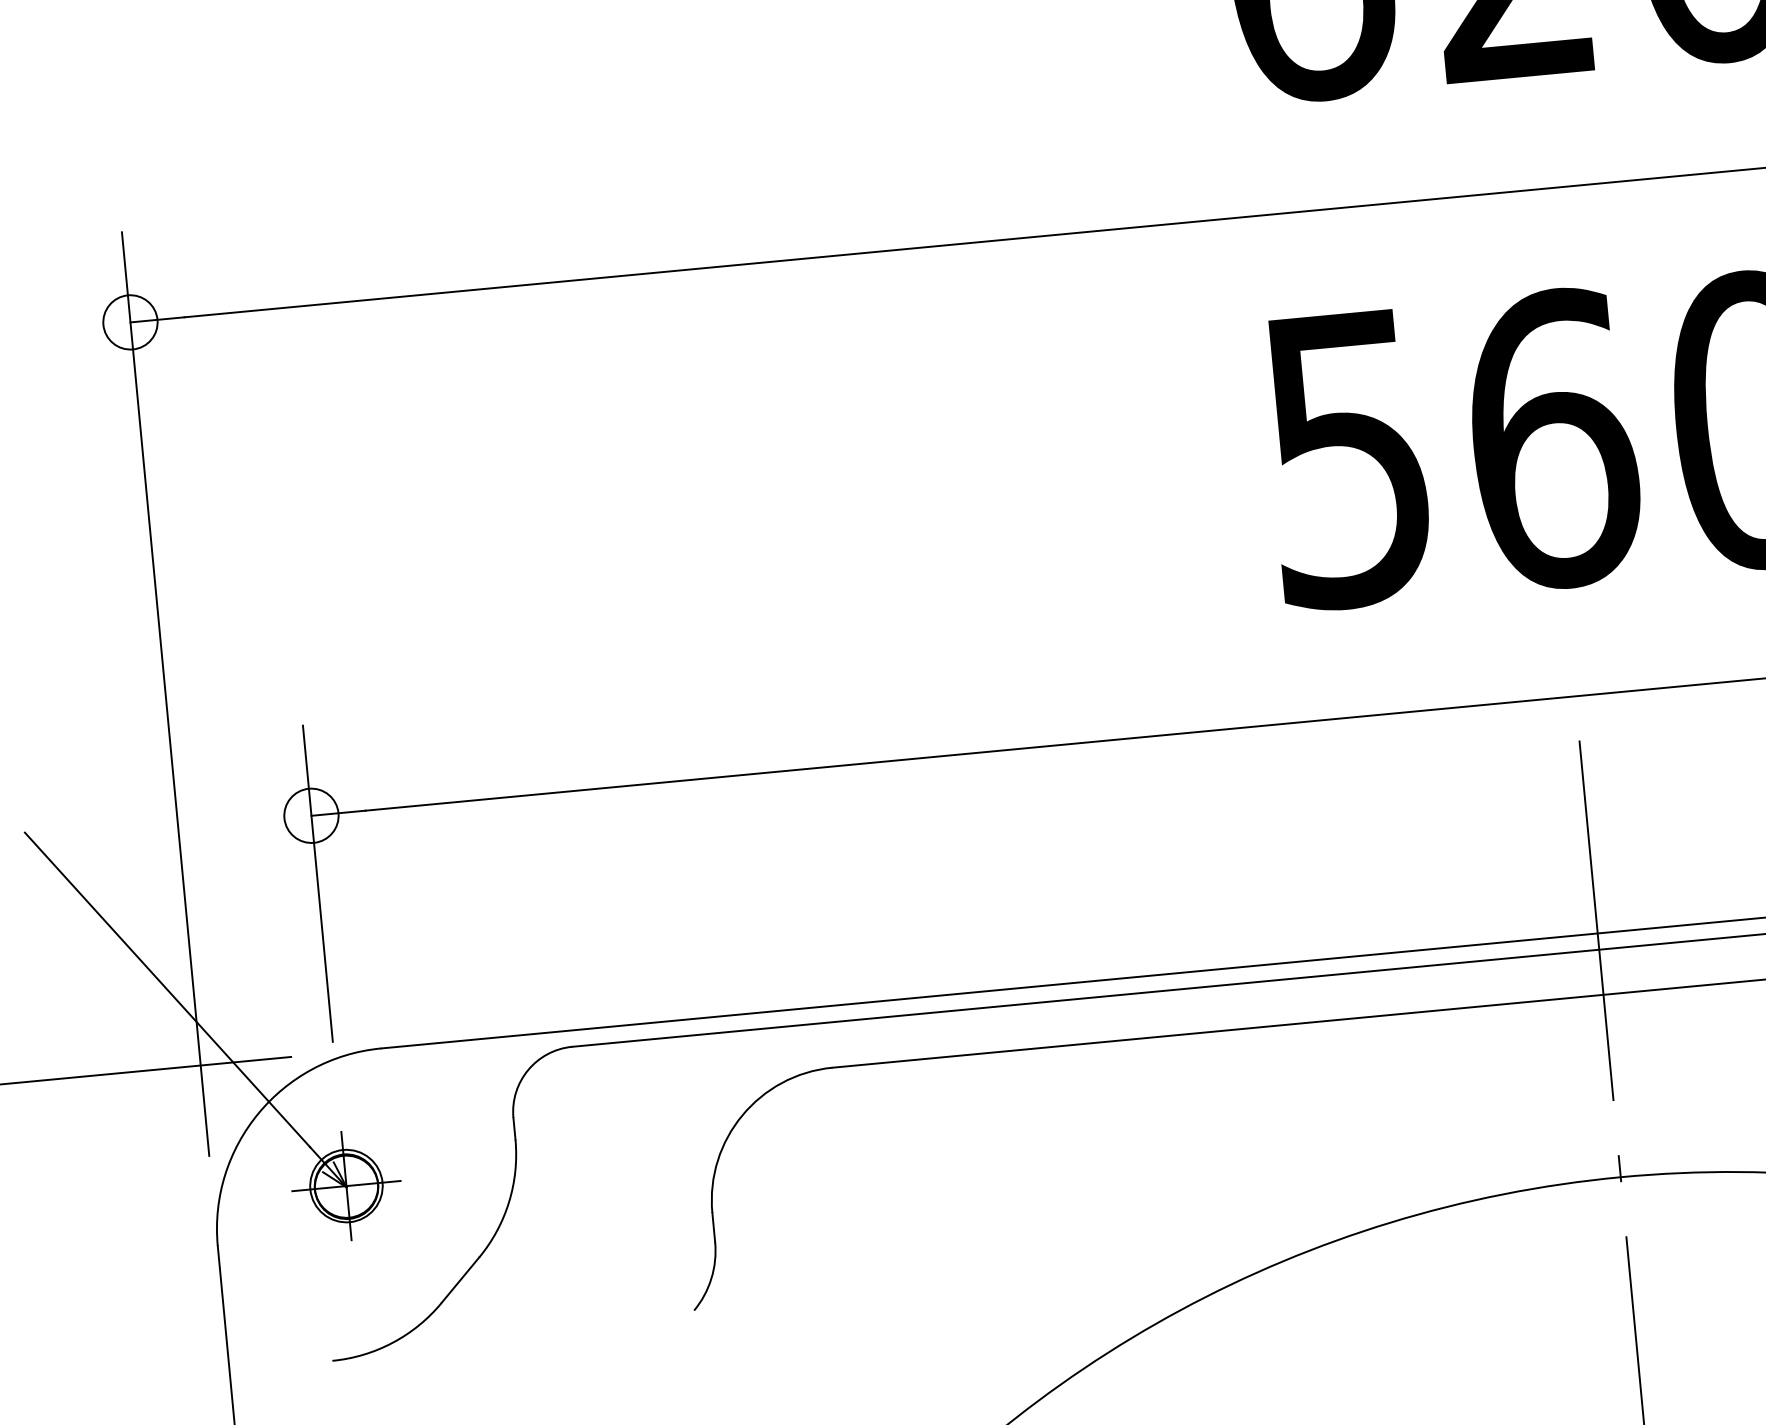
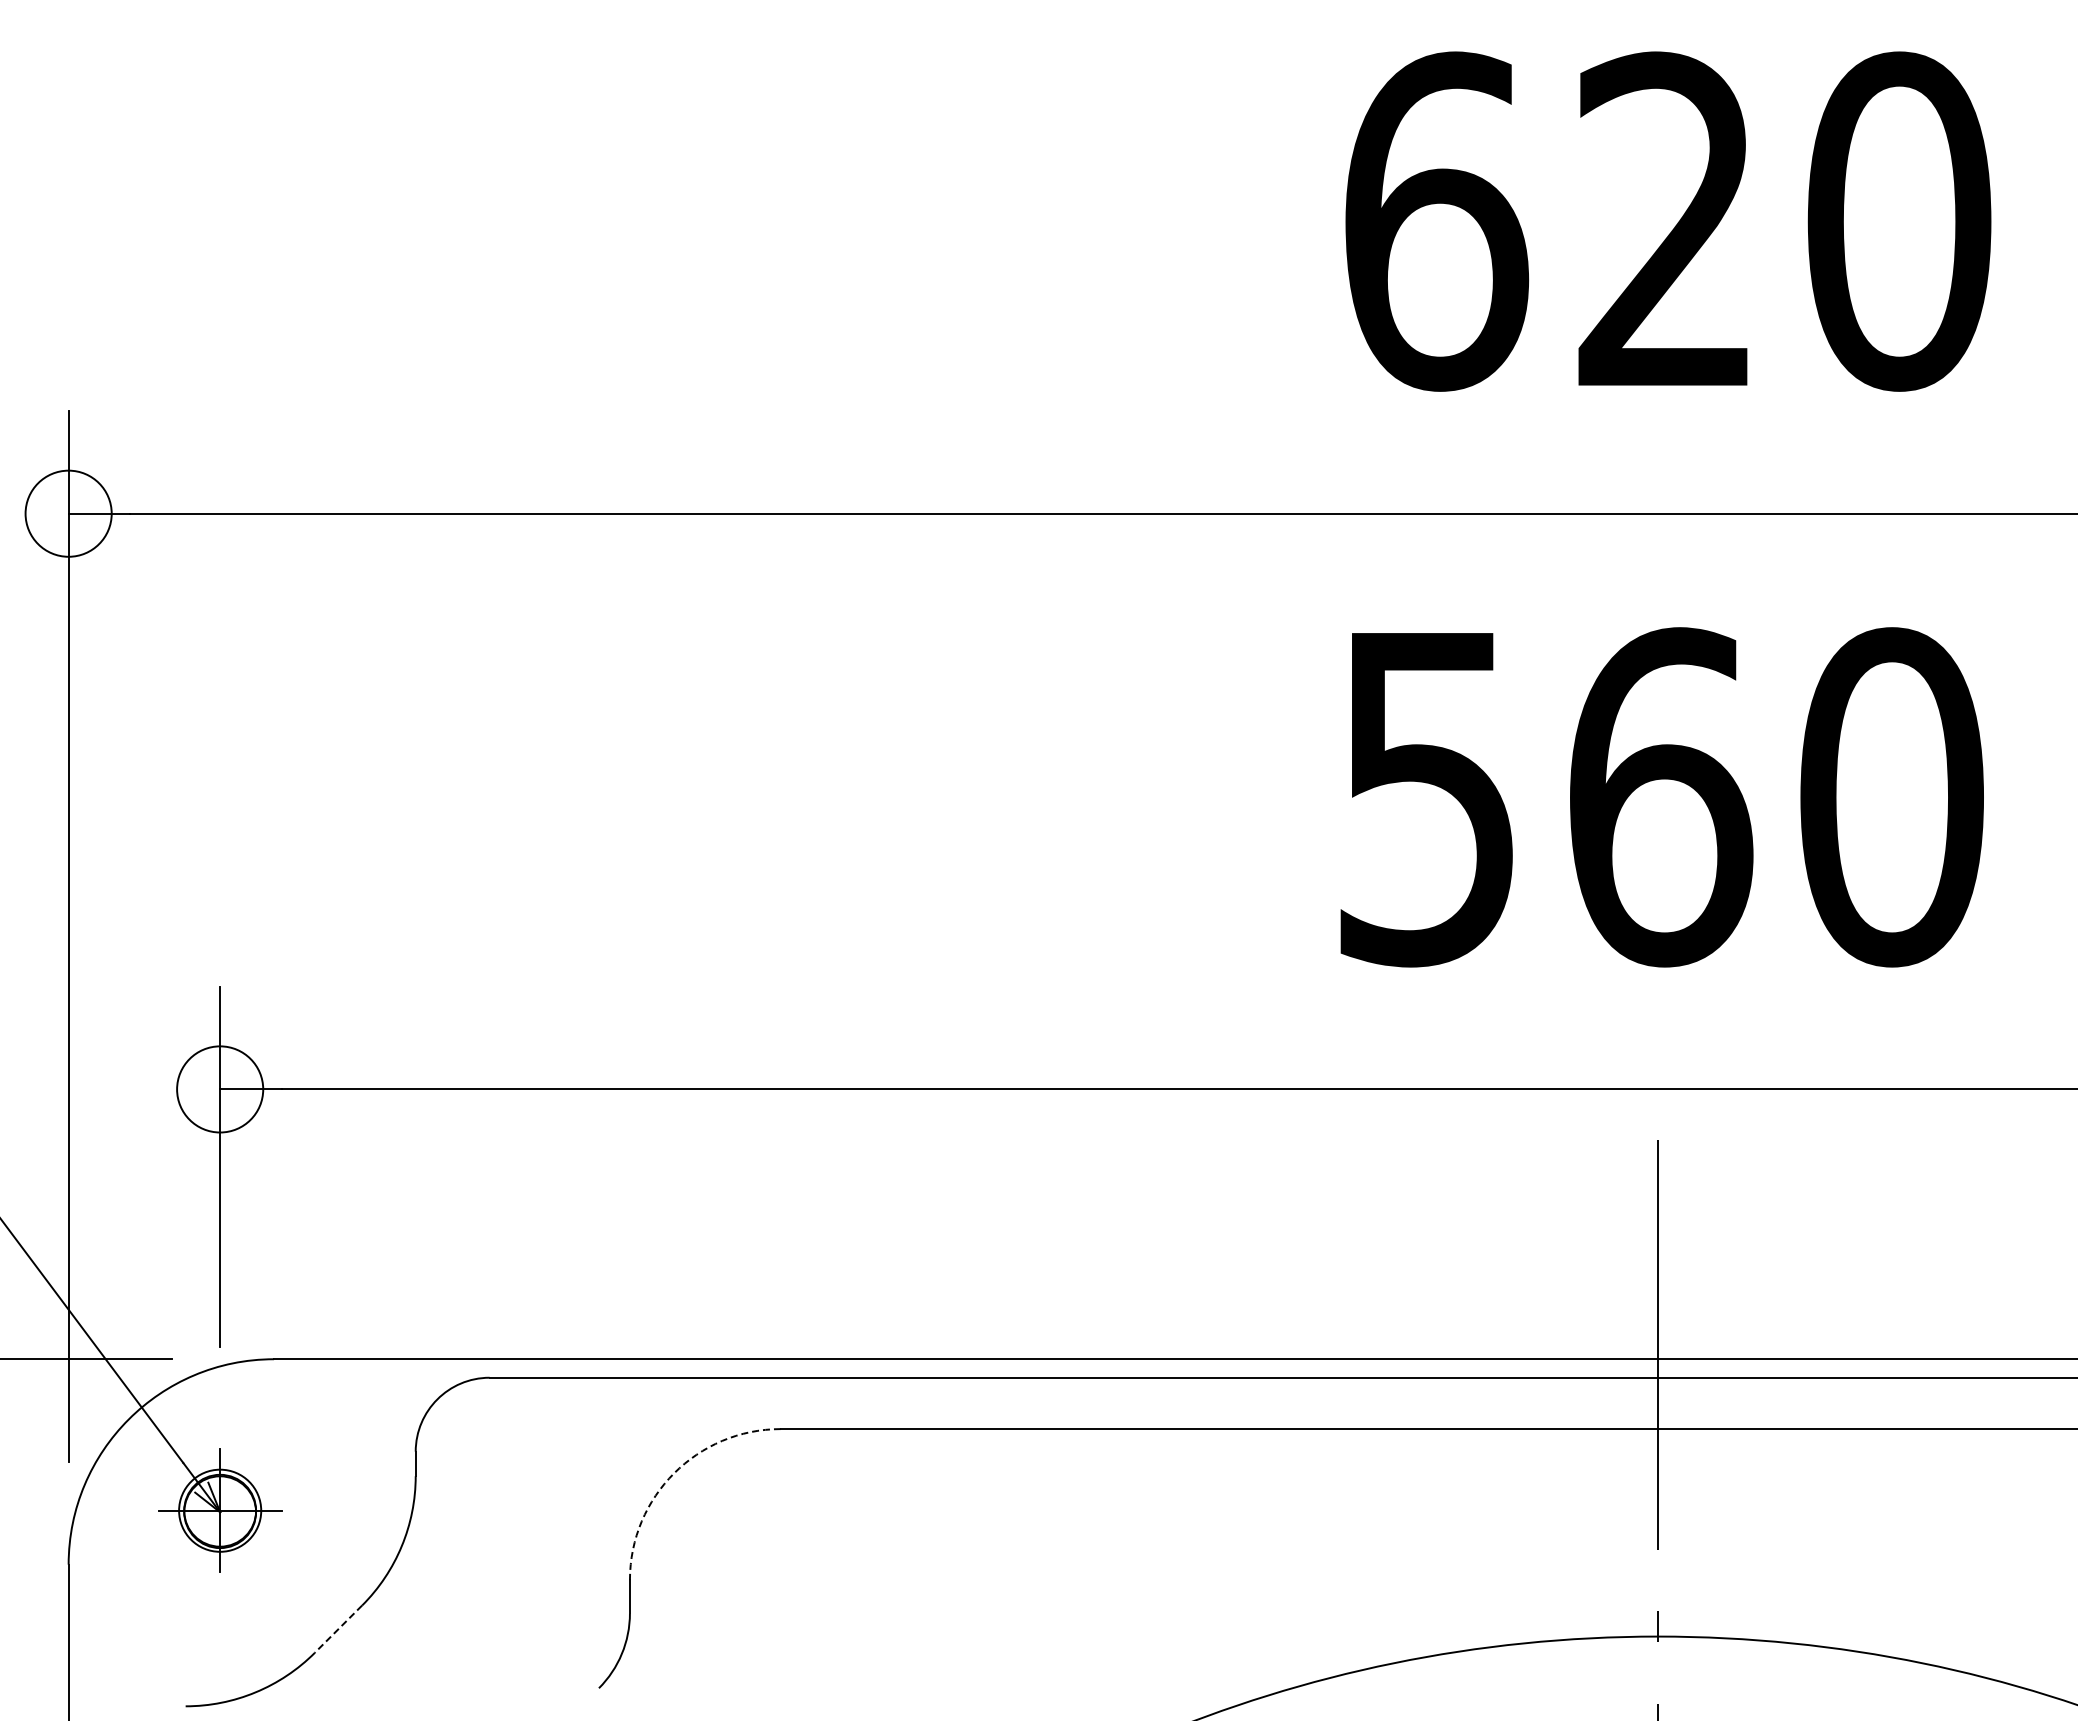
circle: (130, 322) -> (68, 513), size x1.4
circle: (310, 815) -> (219, 1089), size x1.4
arc: (742, 1115) -> (674, 1473), solid -> dashed
line: (460, 1280) -> (338, 1629), solid -> dashed

